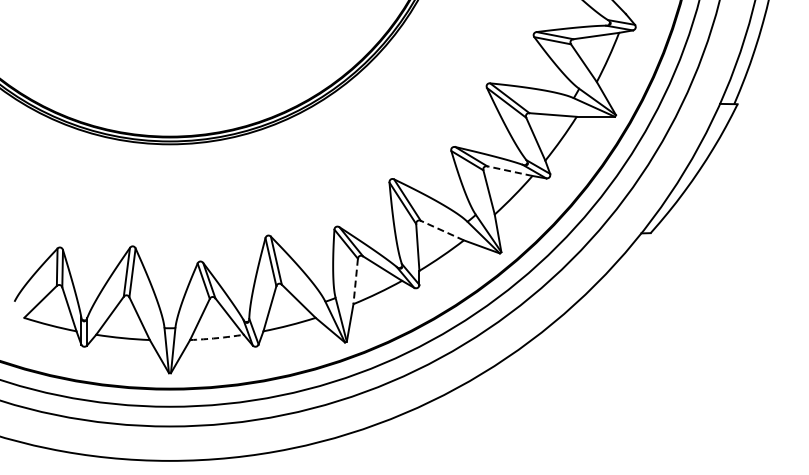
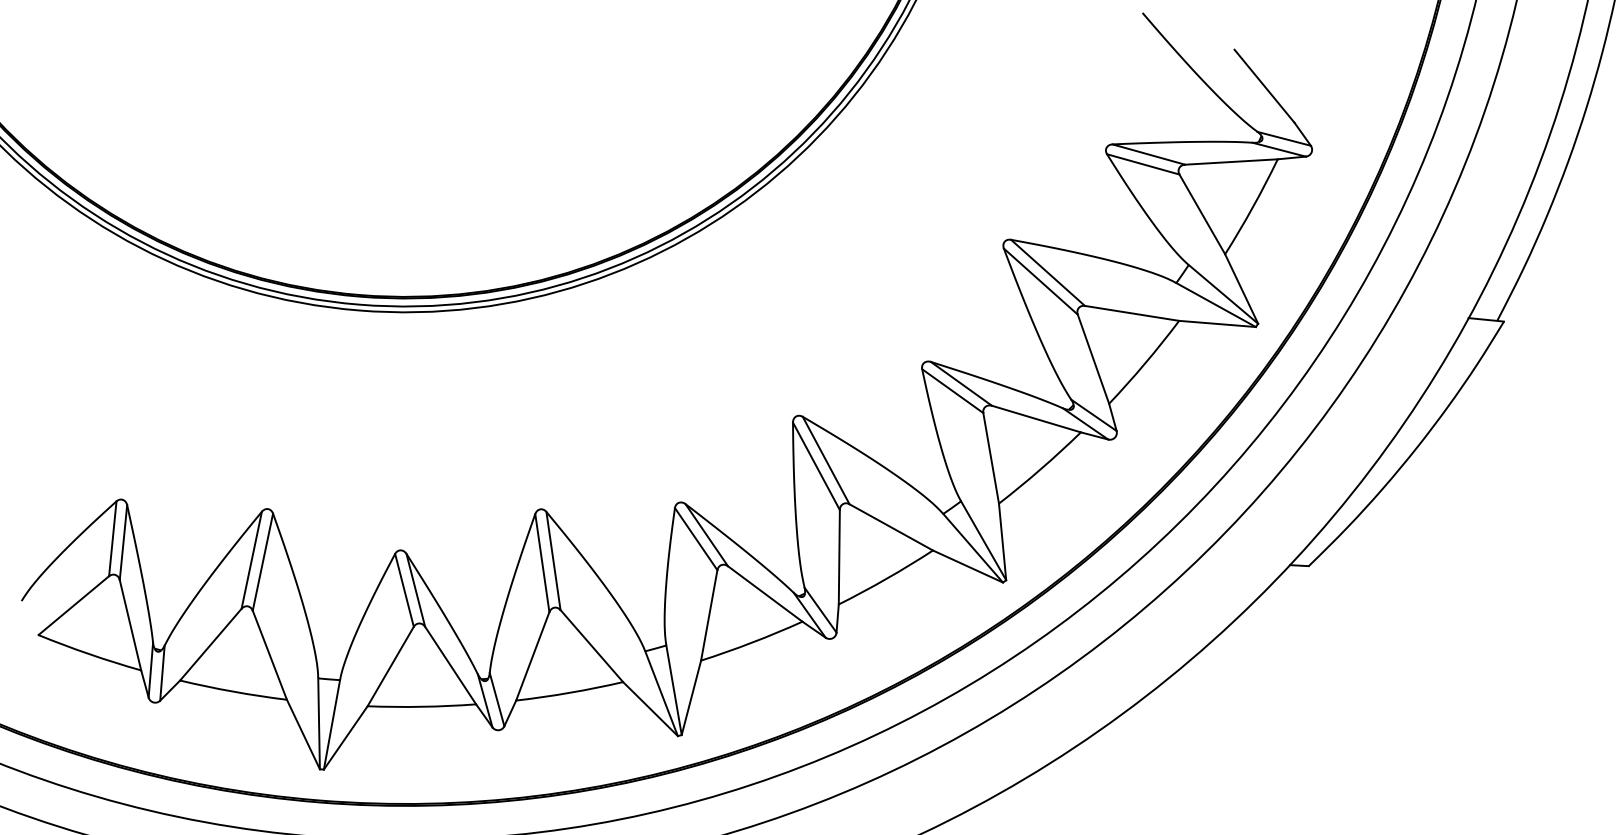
line: (509, 171) -> (1035, 419), dashed -> solid
line: (442, 230) -> (891, 527), dashed -> solid
line: (355, 281) -> (708, 615), dashed -> solid
arc: (217, 338) -> (422, 707), dashed -> solid

